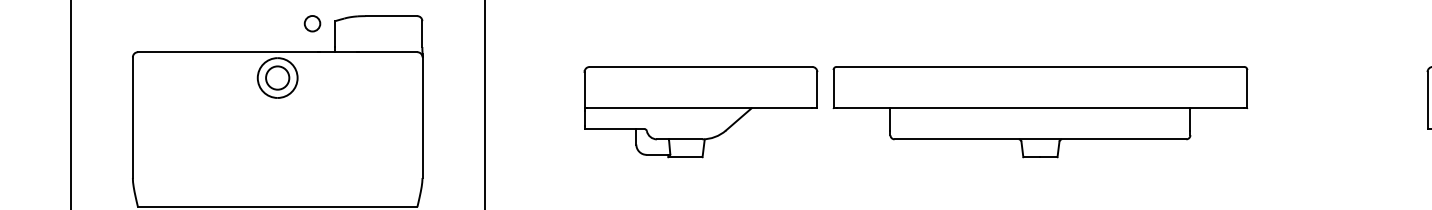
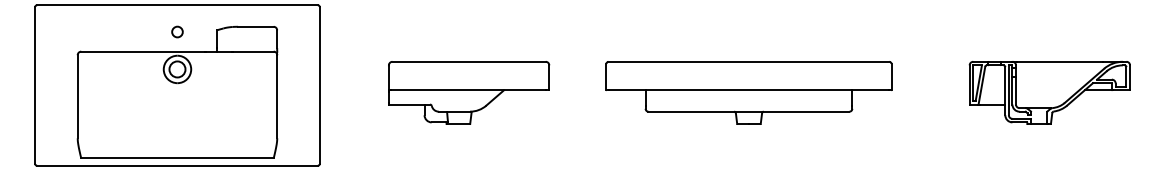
circle: (312, 22) -> (177, 31), moved
part: (1039, 111) -> (748, 92), moved

